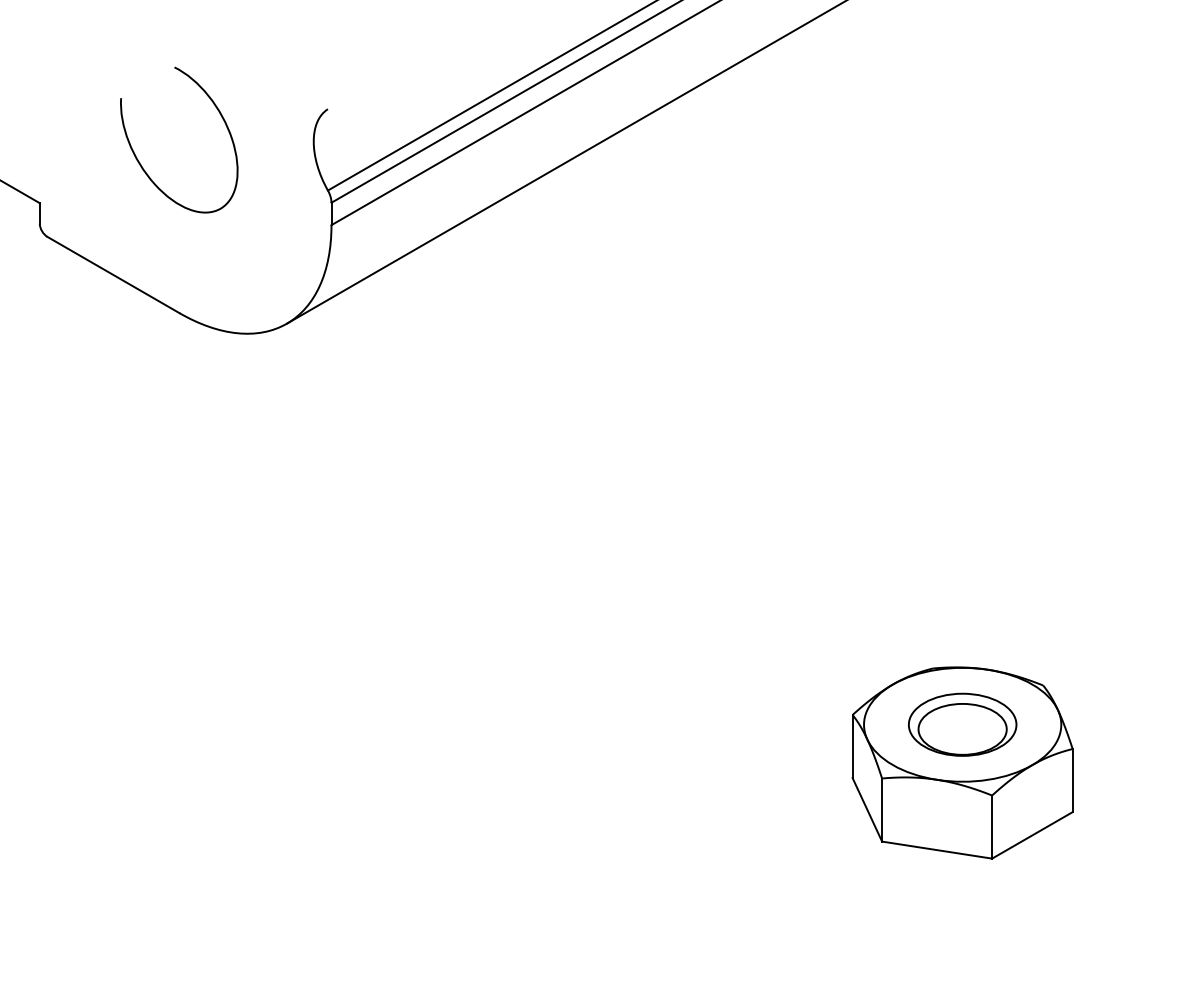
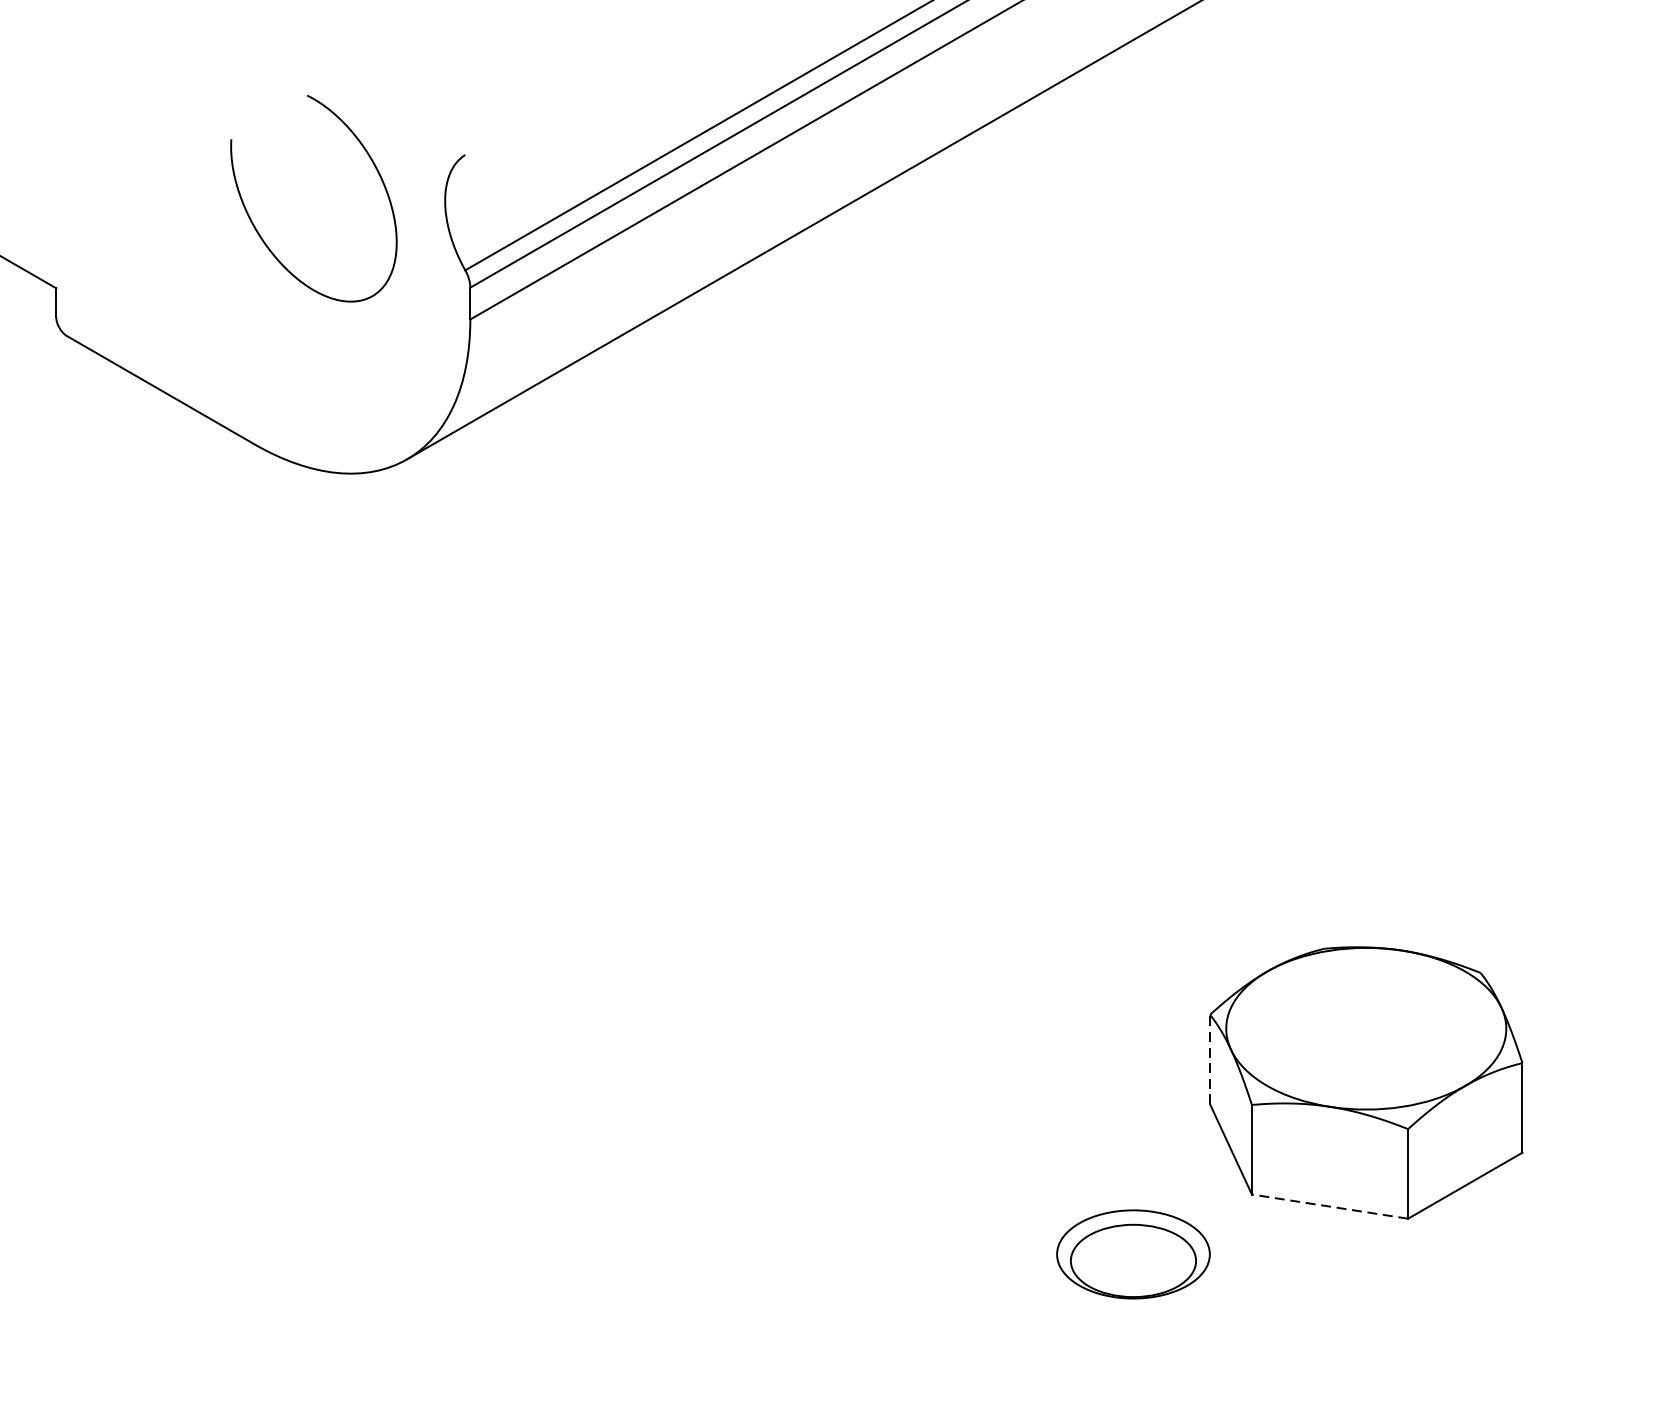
curve: (140, 162) -> (258, 230), moved
part: (962, 724) -> (1133, 1254), moved
line: (852, 746) -> (1209, 1059), solid -> dashed
line: (937, 850) -> (1330, 1207), solid -> dashed

